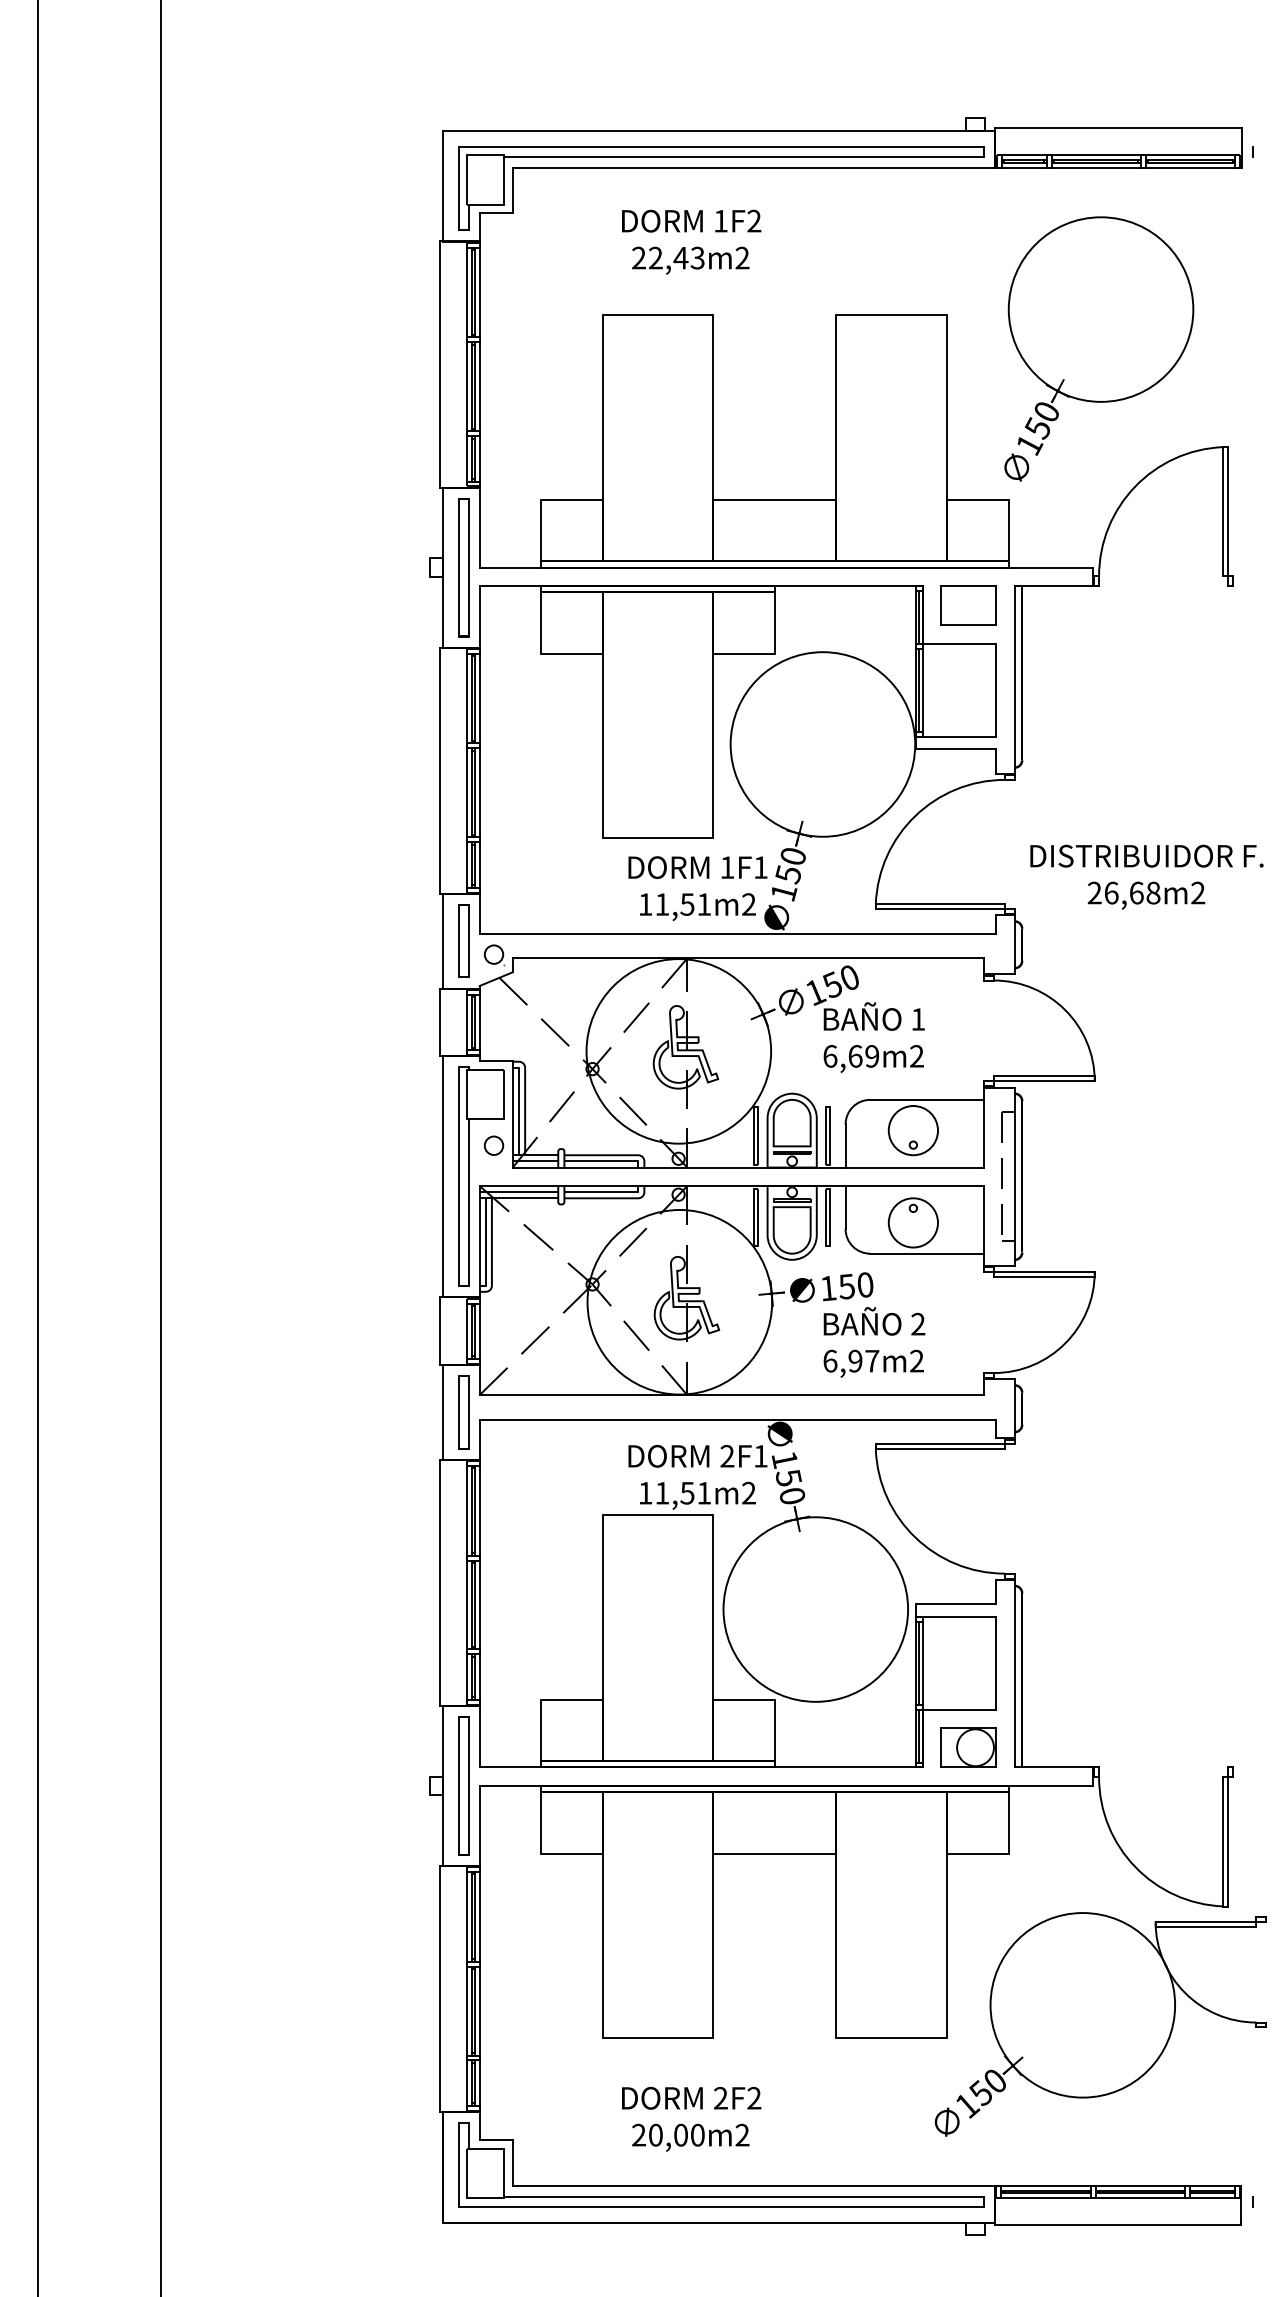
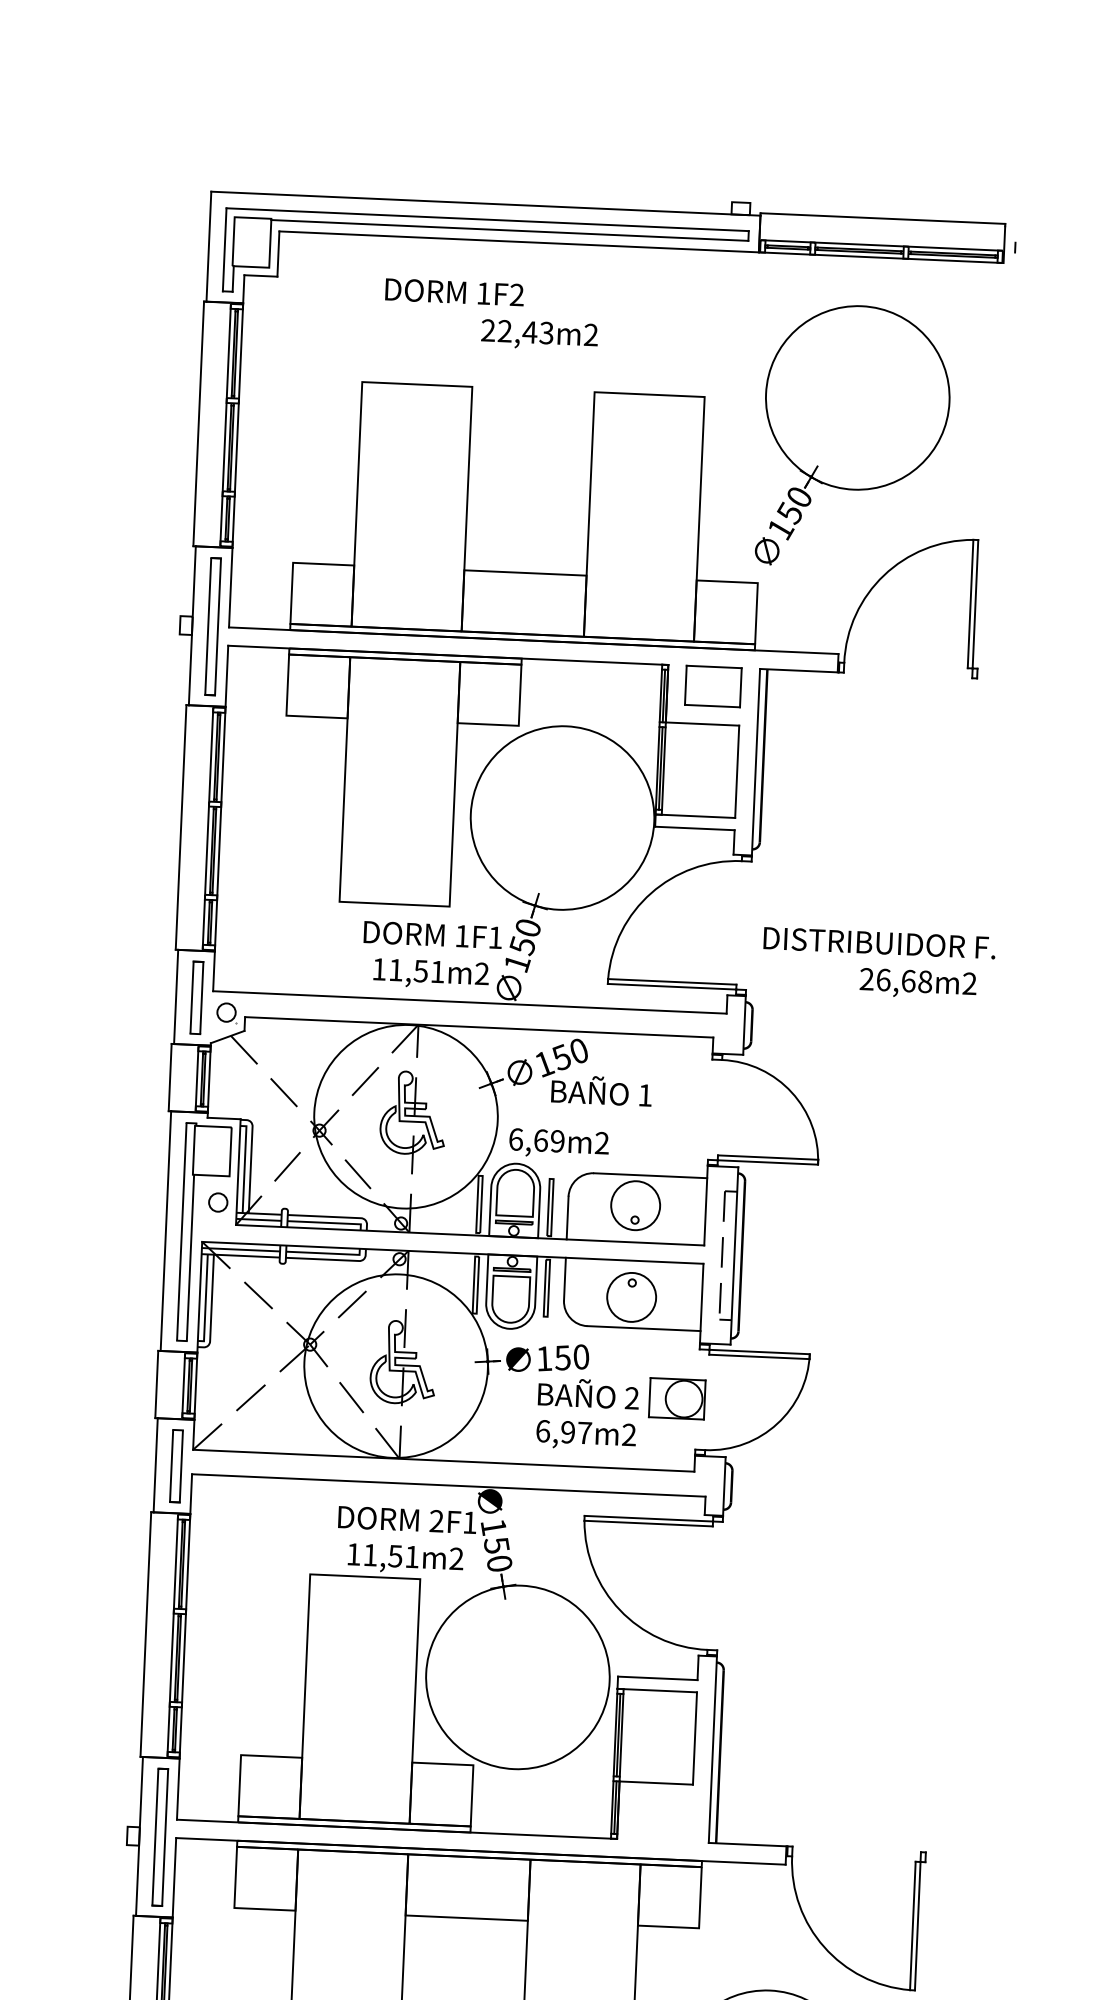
text: (690, 260) -> (539, 335), moved
text: (1146, 895) -> (918, 983), moved
text: (873, 1058) -> (558, 1143), moved
part: (968, 1747) -> (677, 1398), moved

